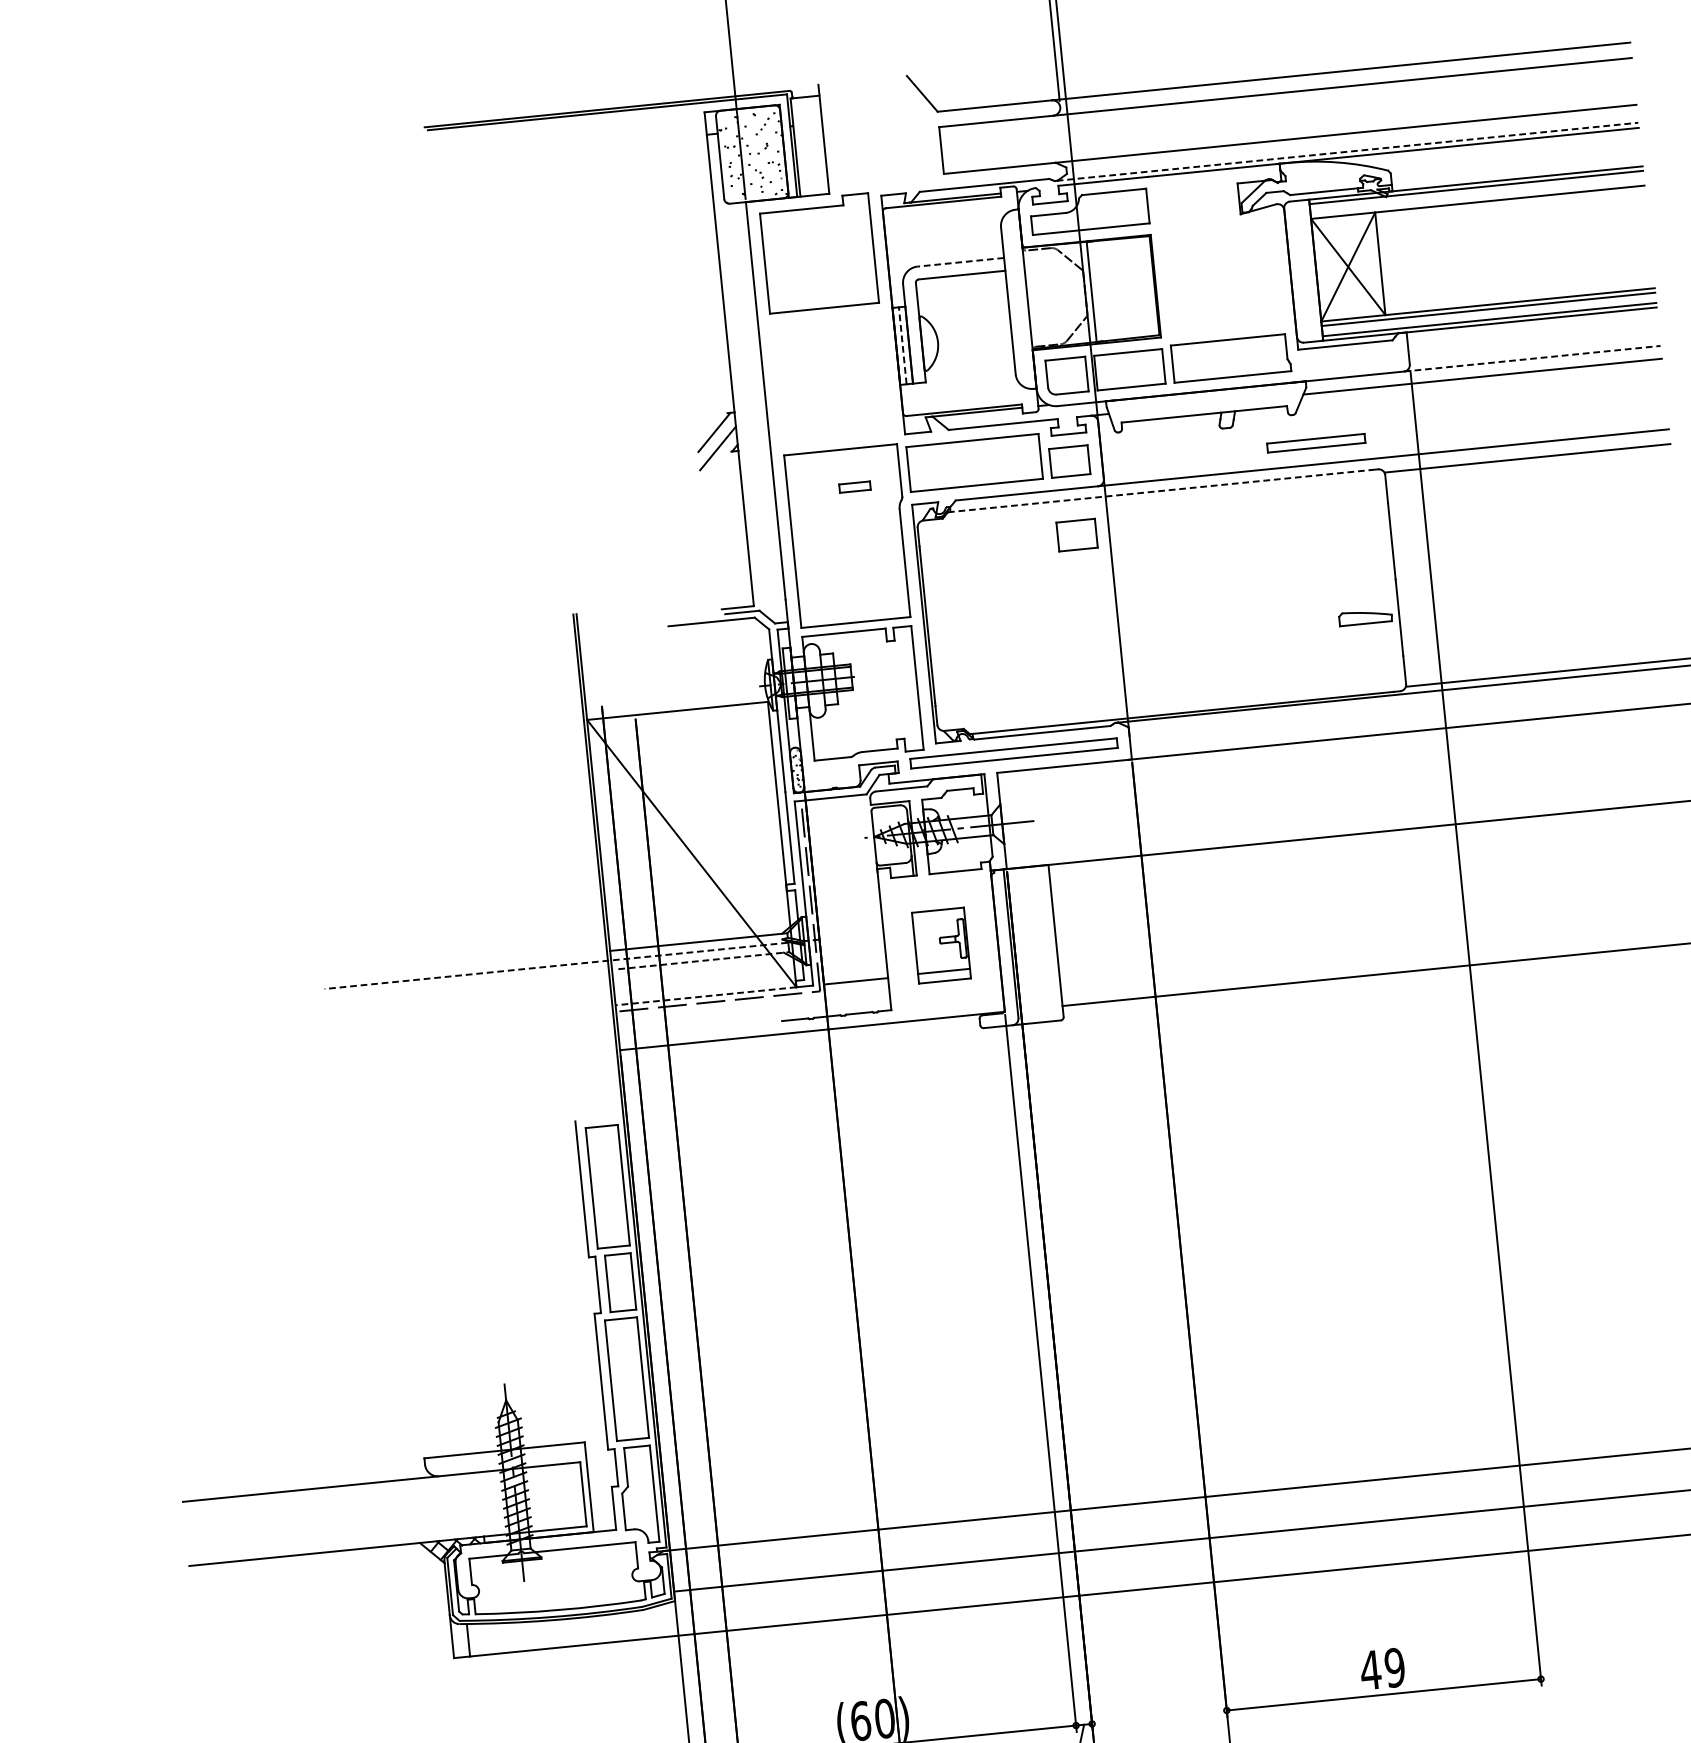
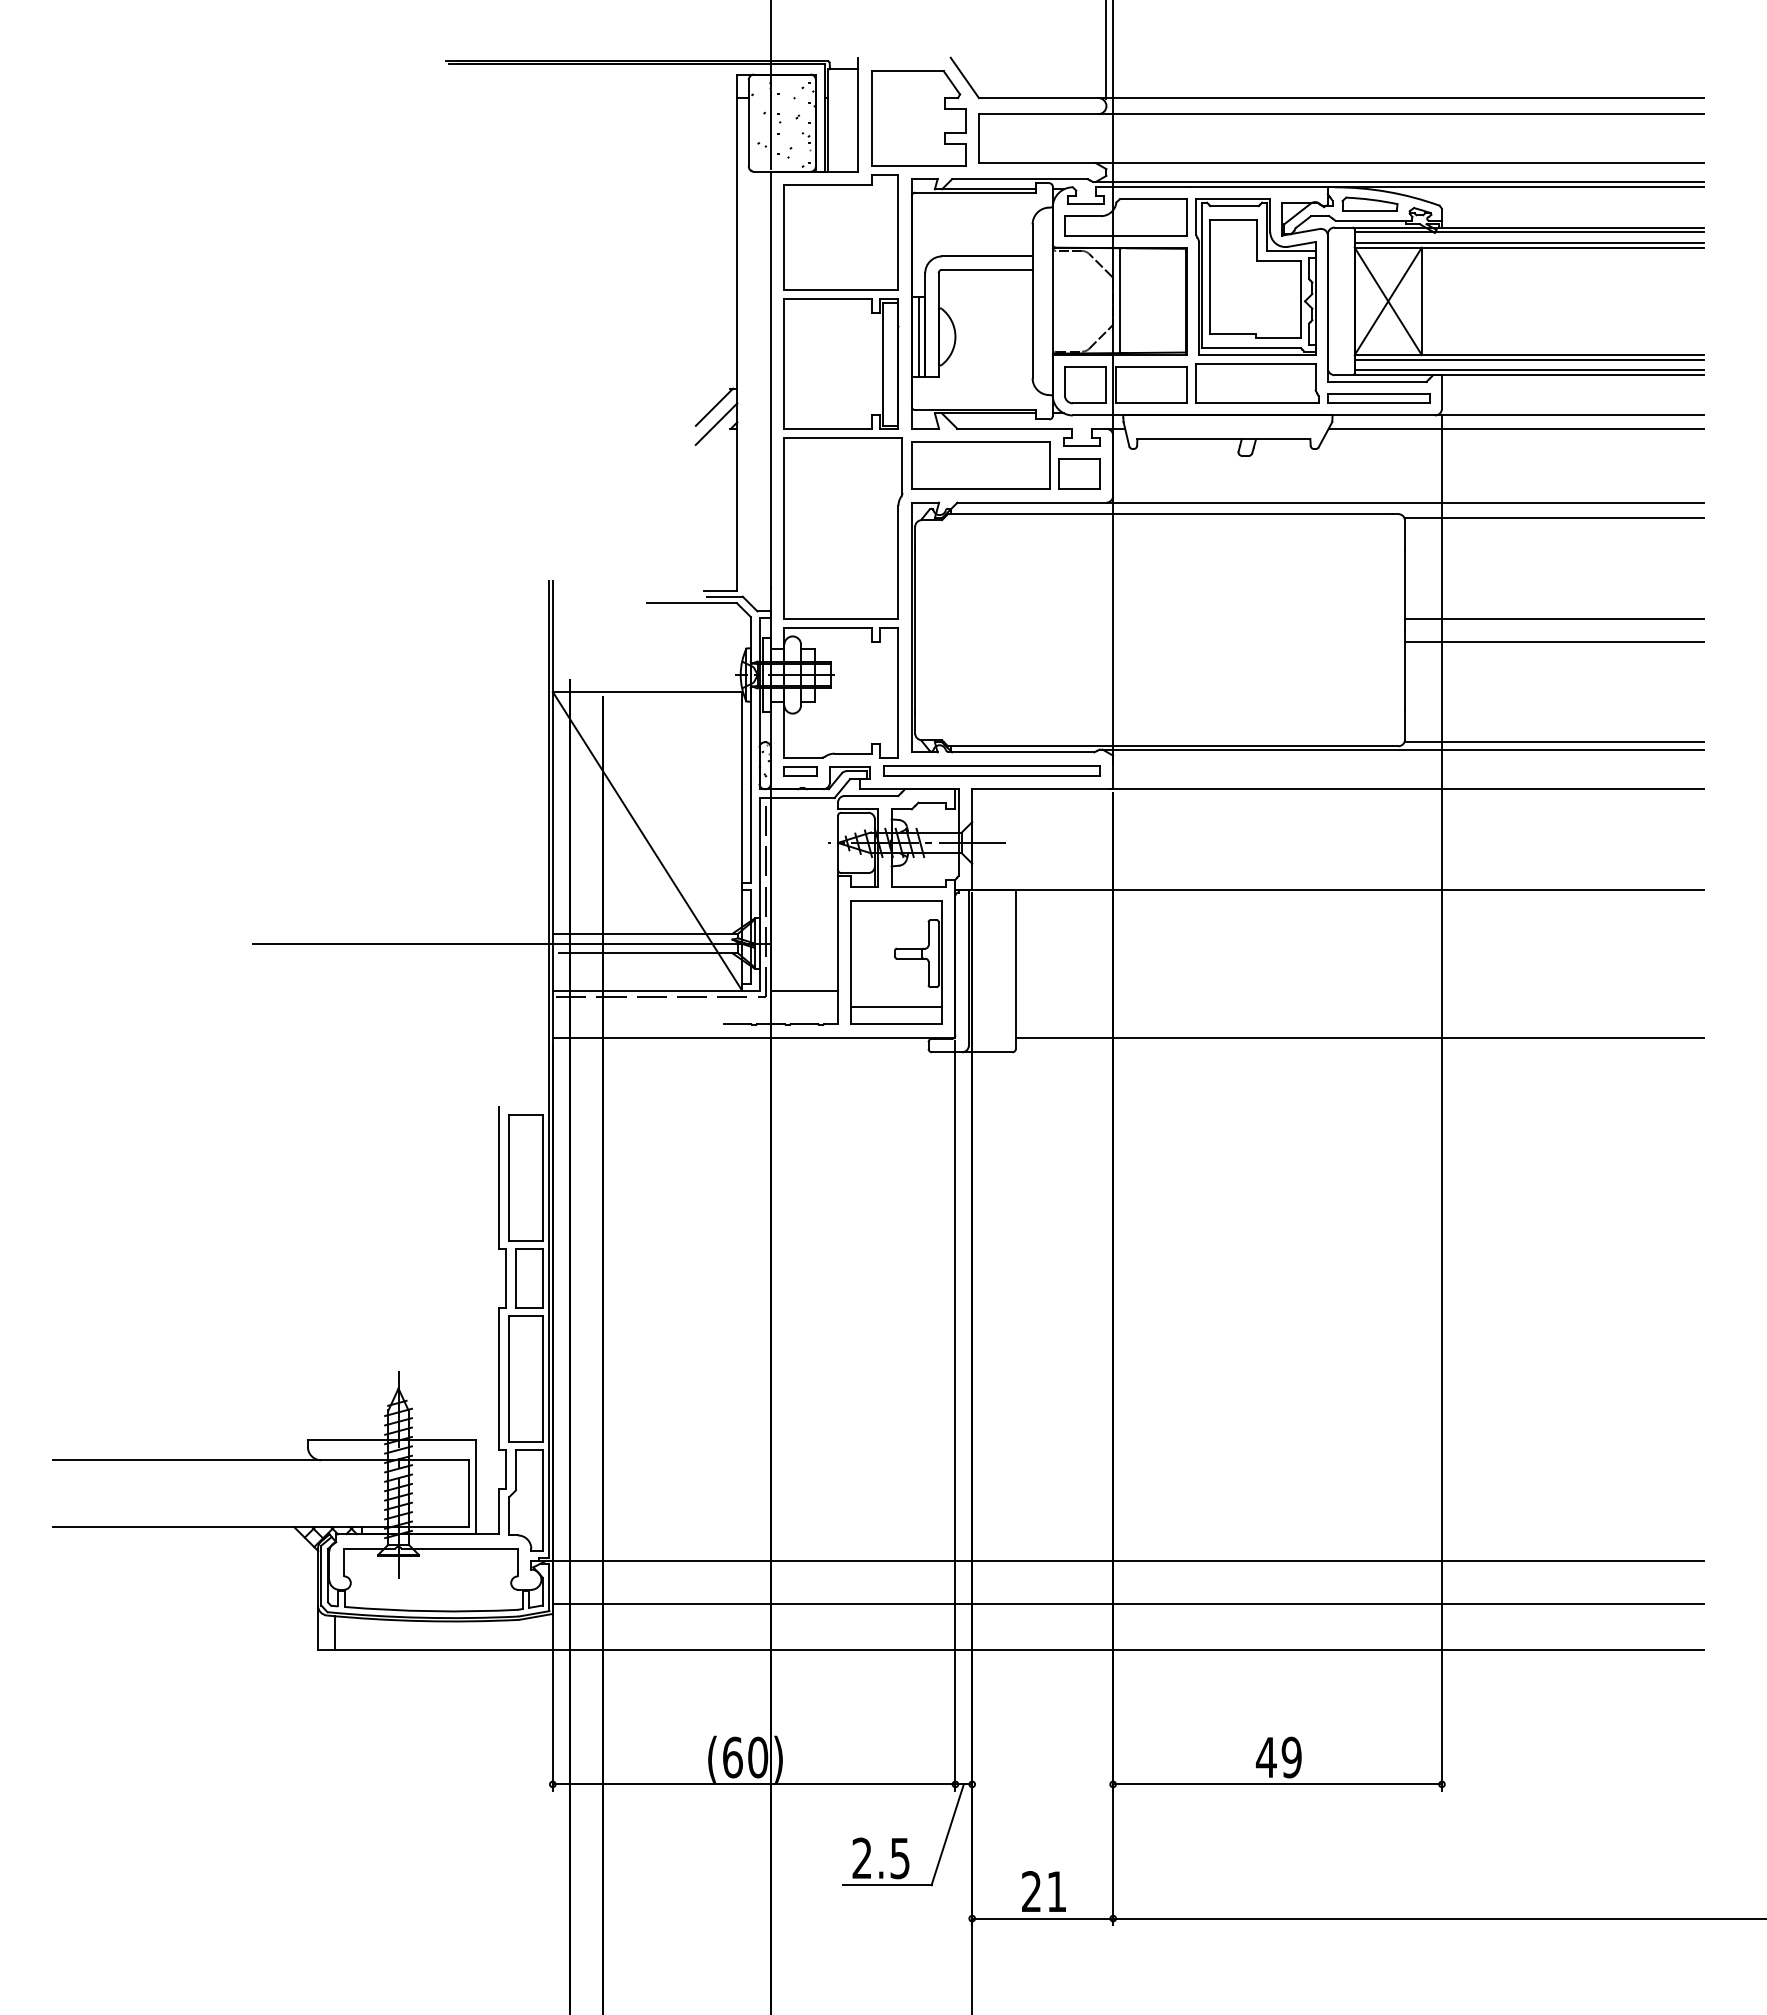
part: (881, 137) -> (918, 118), added
line: (1347, 151) -> (1399, 181), dashed -> solid
line: (1476, 198) -> (1528, 243), added
part: (1219, 255) -> (1255, 276), added
line: (960, 262) -> (986, 256), dashed -> solid
line: (902, 345) -> (918, 336), dashed -> solid
line: (1532, 358) -> (1569, 415), dashed -> solid
part: (831, 378) -> (841, 363), added
part: (1315, 443) -> (1378, 398), moved
part: (855, 487) -> (800, 771), moved
line: (1159, 491) -> (1169, 514), dashed -> solid
part: (1076, 534) -> (1079, 550), removed
line: (1537, 554) -> (1554, 618), added
line: (1539, 576) -> (1554, 641), added
part: (1365, 616) -> (1369, 203), moved
part: (941, 945) -> (896, 962), size x1.67
line: (704, 960) -> (649, 953), dashed -> solid
line: (571, 964) -> (511, 943), dashed -> solid
line: (706, 996) -> (647, 990), dashed -> solid

